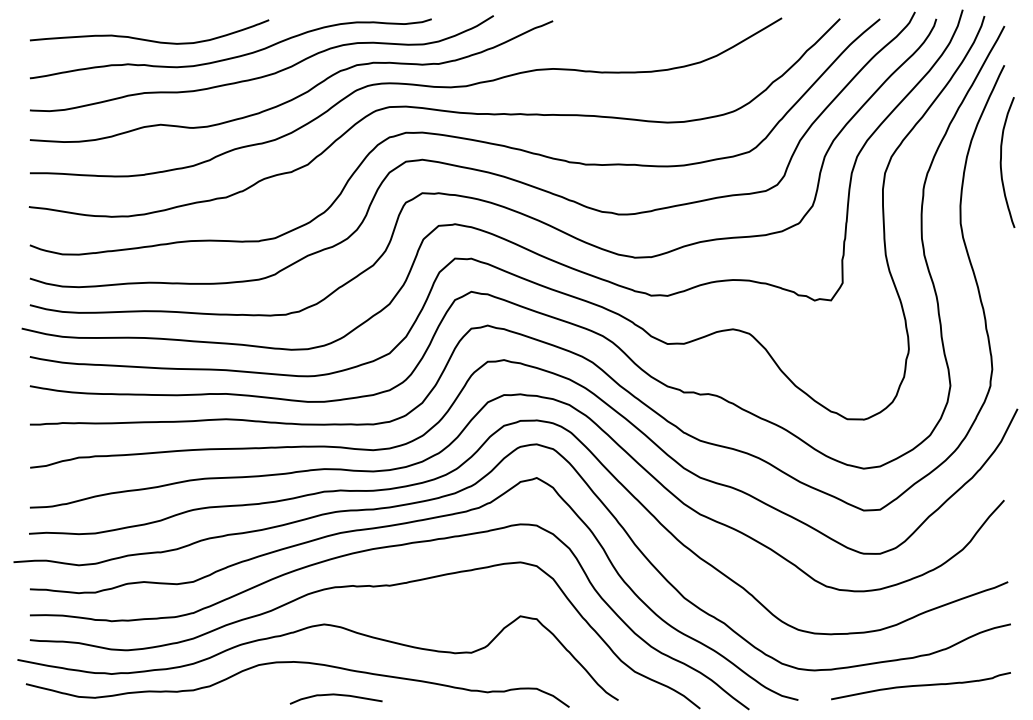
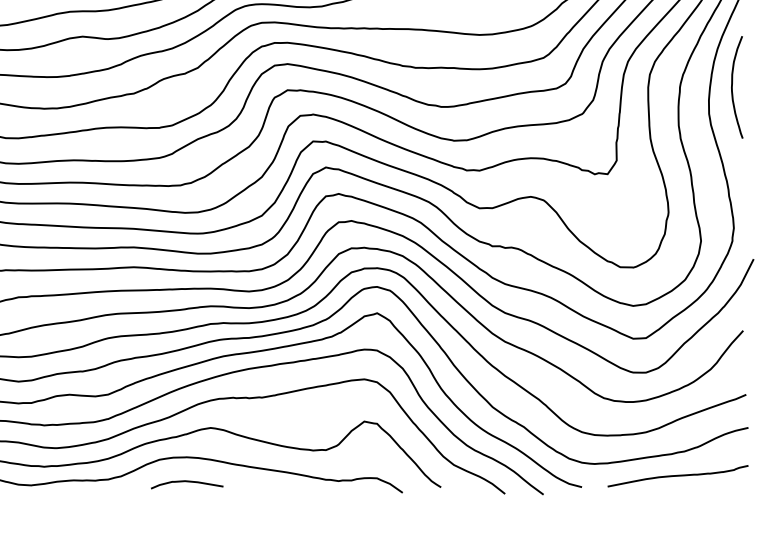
curve: (1001, 162) -> (732, 87), moved
curve: (335, 695) -> (186, 482), moved

